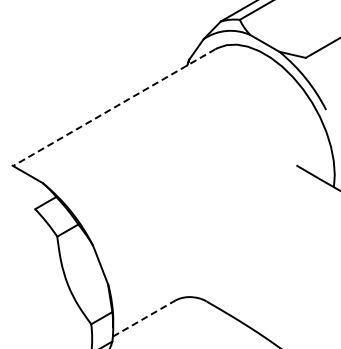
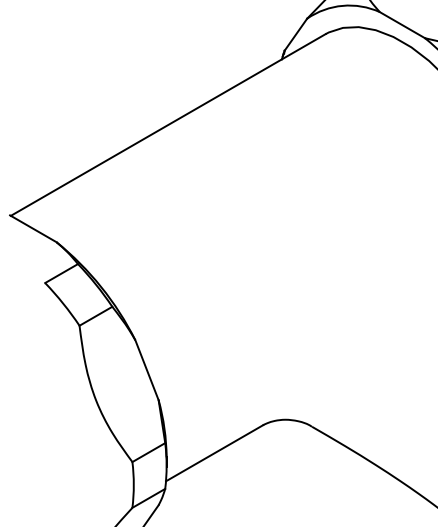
line: (114, 107) -> (168, 124), dashed -> solid
line: (144, 318) -> (215, 453), dashed -> solid

